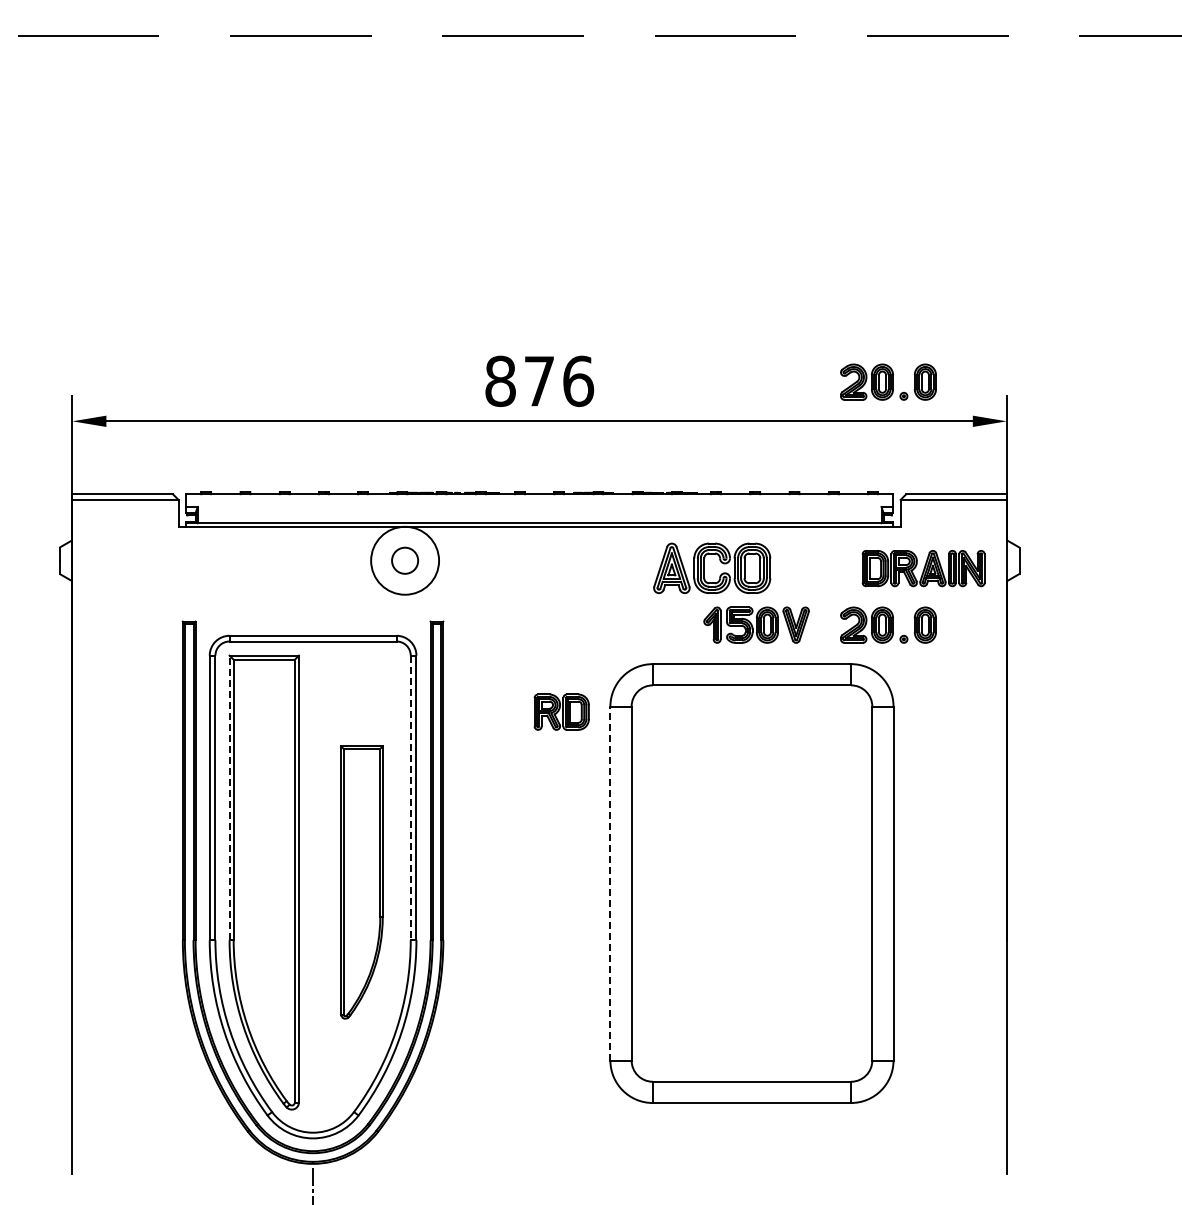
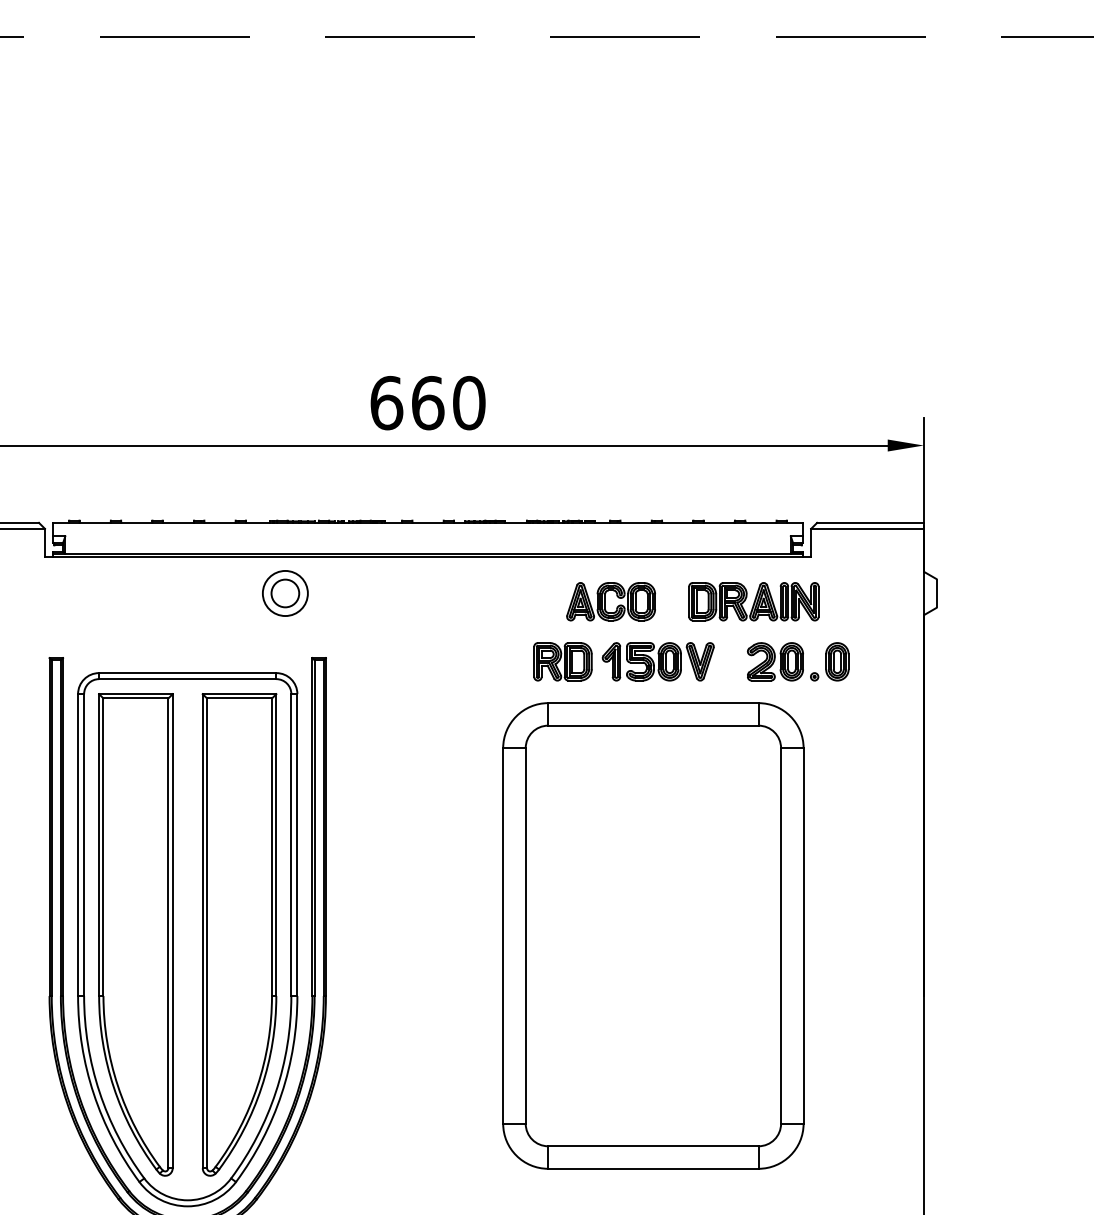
text: (539, 380) -> (427, 402), 876 -> 660
part: (888, 381) -> (798, 403), removed
circle: (404, 560) -> (284, 593), size x0.62
part: (711, 568) -> (610, 601), size x0.71
part: (923, 568) -> (753, 601), moved
part: (561, 711) -> (562, 661), moved
line: (229, 797) -> (99, 844), dashed -> solid
line: (410, 798) -> (291, 845), dashed -> solid
part: (361, 882) -> (239, 934), size x1.67
line: (610, 883) -> (503, 935), dashed -> solid

